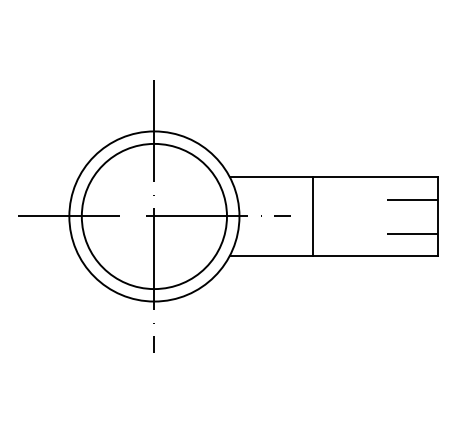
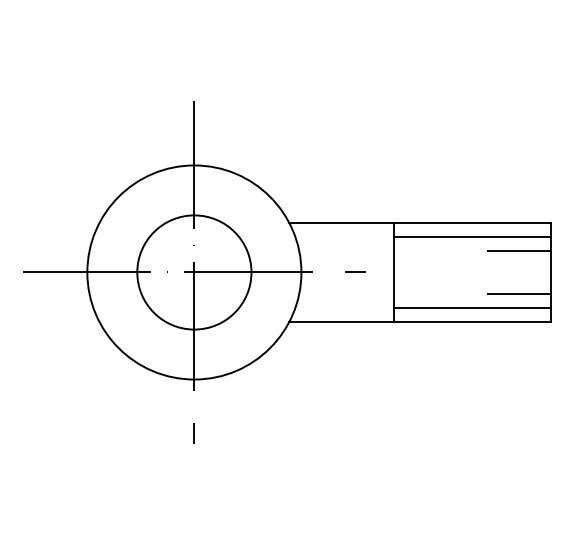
line: (375, 188) -> (472, 237), added
circle: (154, 216) -> (194, 272), size x0.62
line: (375, 244) -> (472, 307), added

